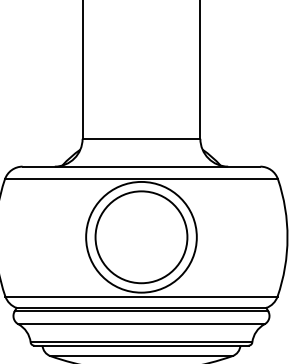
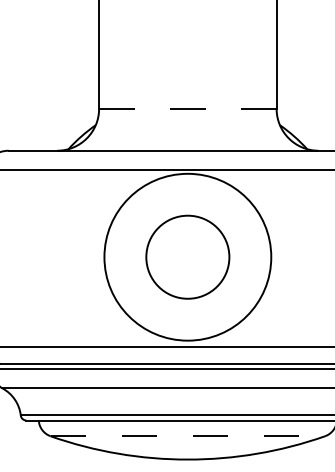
line: (141, 138) -> (187, 108), solid -> dashed
circle: (141, 237) -> (187, 257), size x0.6
line: (141, 356) -> (187, 436), solid -> dashed

